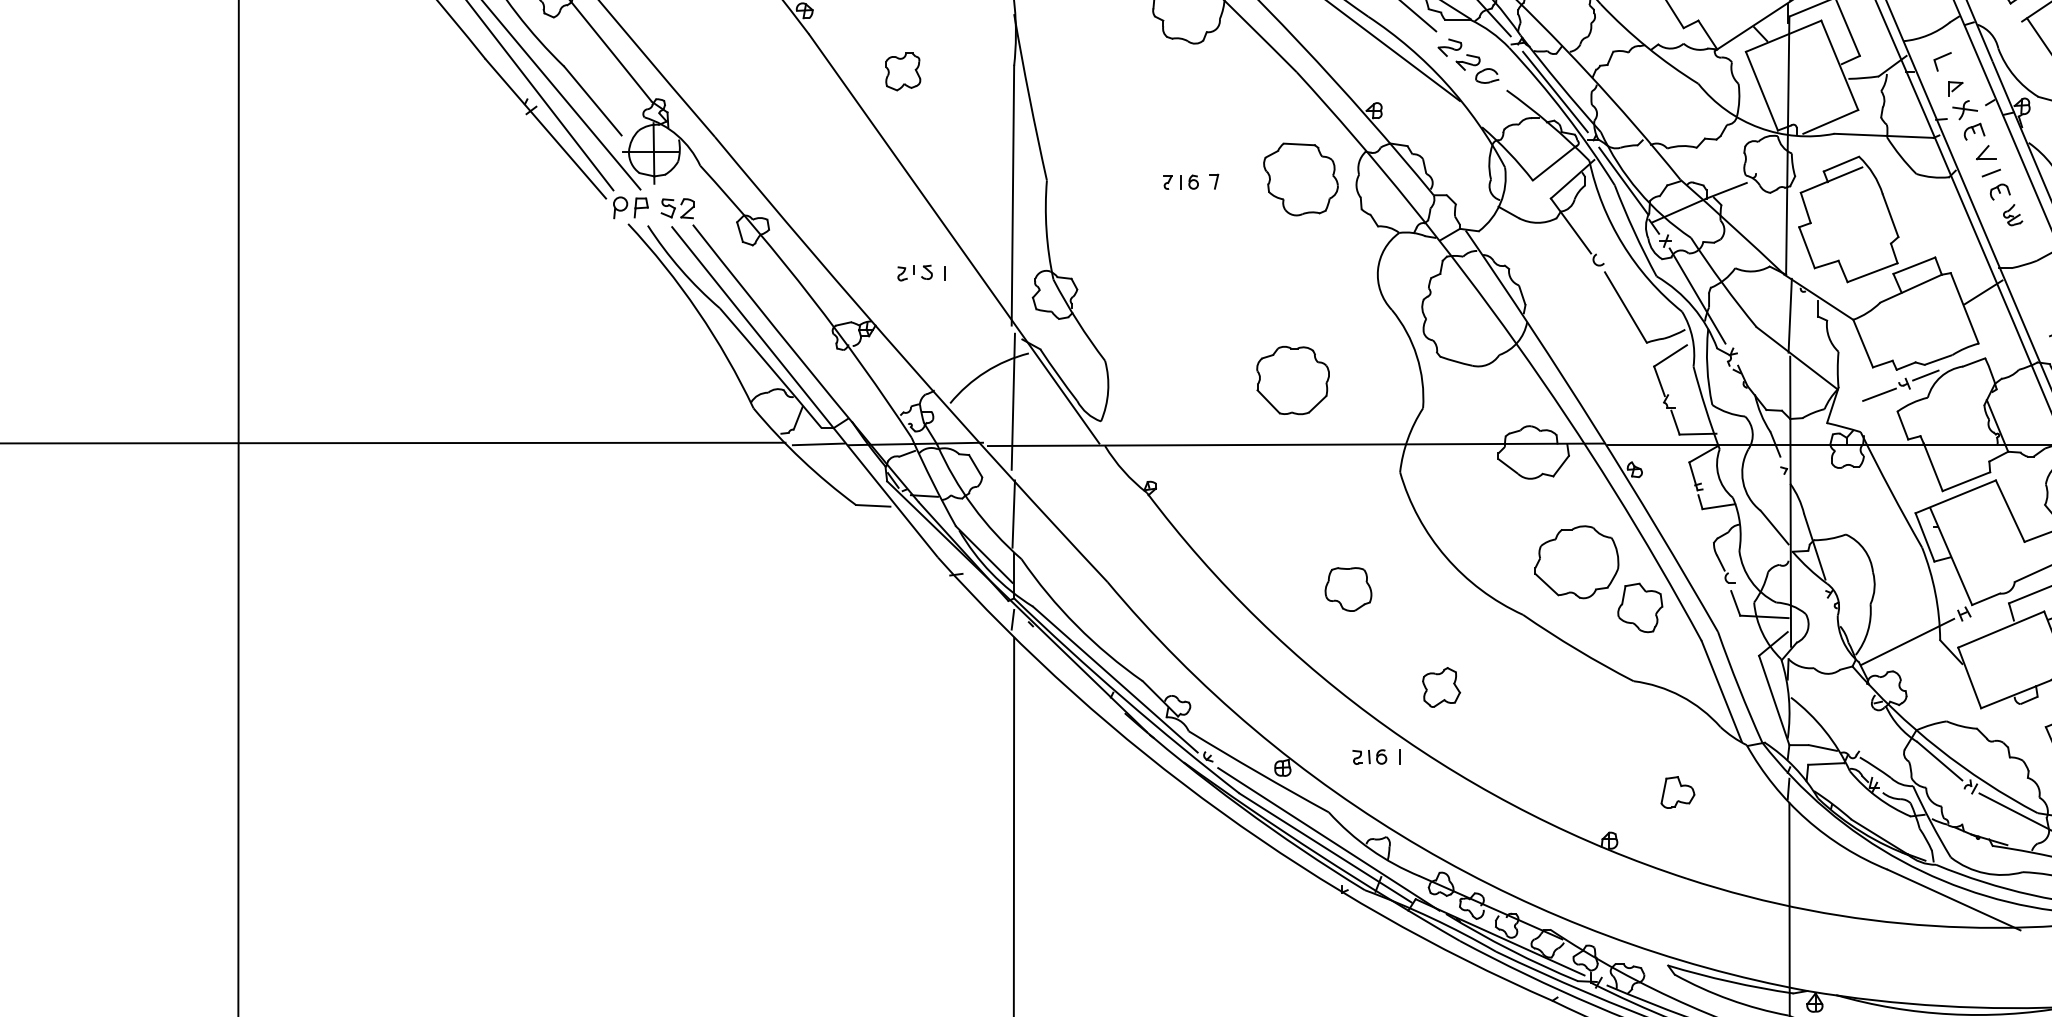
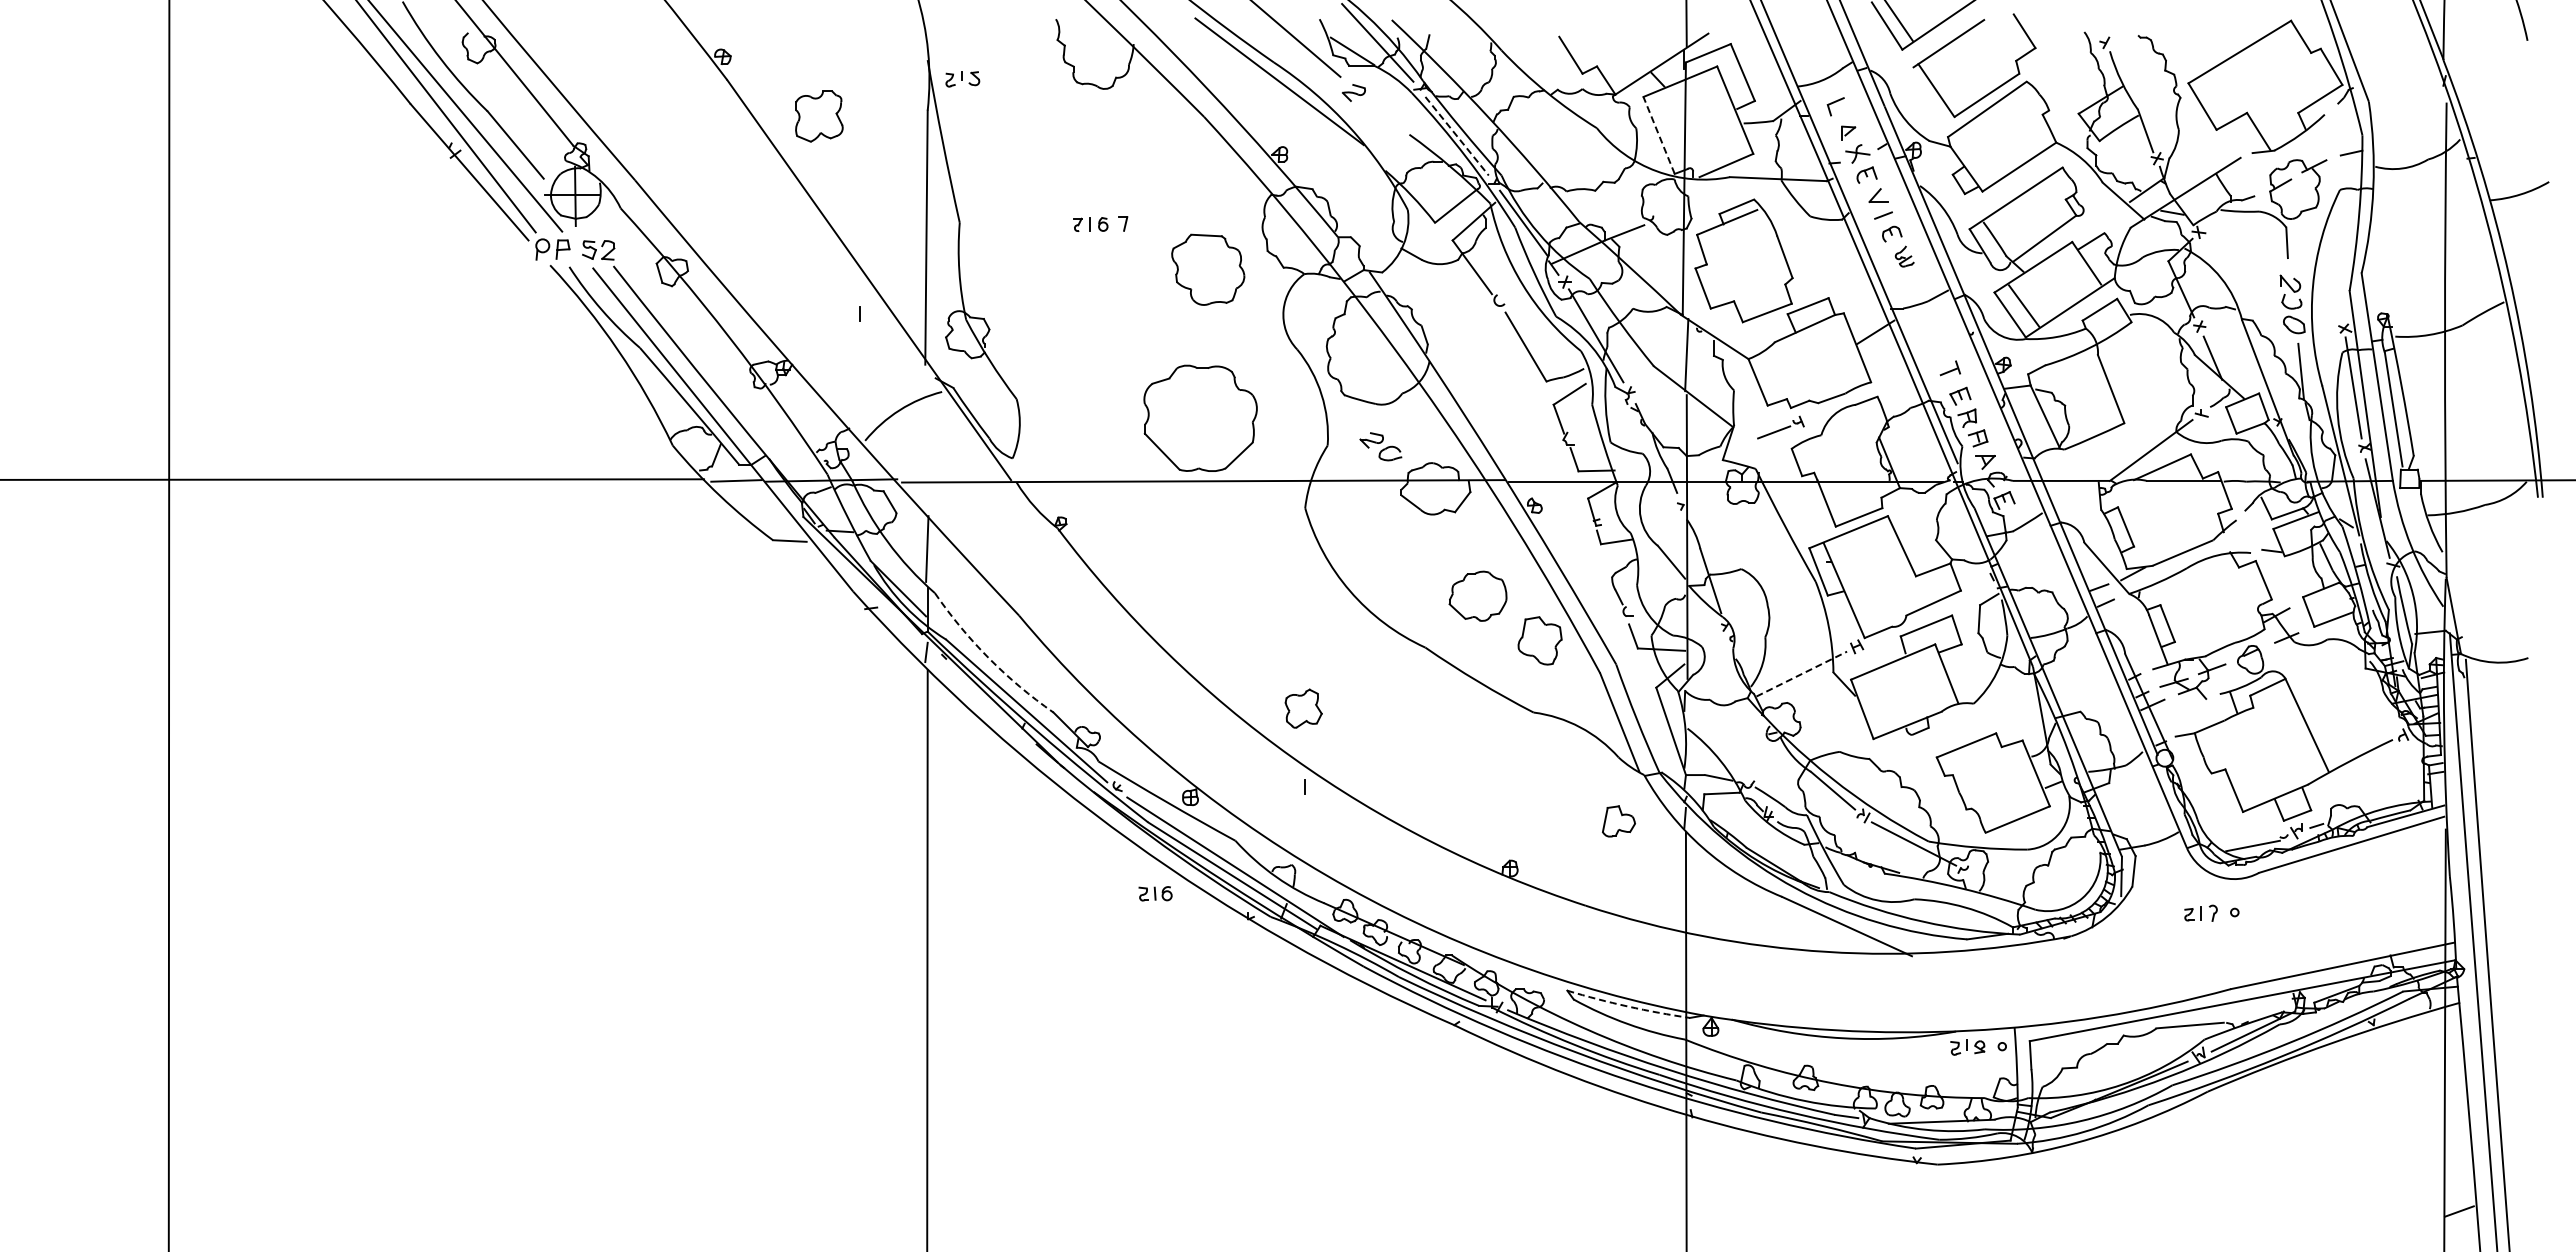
part: (1477, 68) -> (1380, 446), moved
part: (902, 71) -> (818, 116), size x1.4
line: (1762, 91) -> (1659, 135), solid -> dashed
line: (1555, 92) -> (1457, 136), solid -> dashed
part: (1301, 179) -> (1208, 269), moved
part: (914, 273) -> (962, 79), moved
line: (1924, 375) -> (1818, 413), removed
part: (1293, 380) -> (1200, 418), size x1.6
line: (1012, 401) -> (926, 438), removed
part: (1576, 562) -> (1477, 596), size x0.7
part: (1348, 589) -> (1254, 622), removed
arc: (1076, 625) -> (988, 658), solid -> dashed
line: (1907, 642) -> (1801, 674), solid -> dashed
part: (1441, 687) -> (1303, 708), moved
part: (1369, 756) -> (1155, 893), moved
part: (1677, 792) -> (1618, 821), moved
arc: (1730, 981) -> (1628, 1006), solid -> dashed

